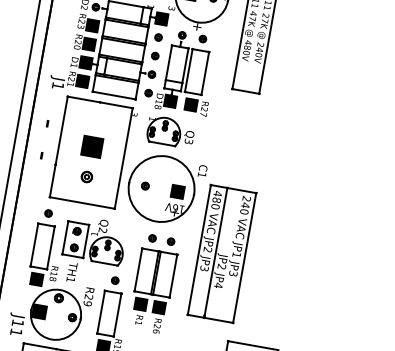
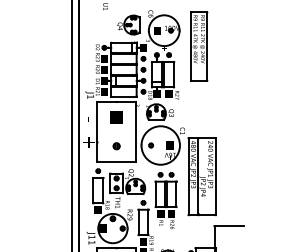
part: (92, 147) -> (116, 117), moved
text: (40, 160) -> (88, 141), - -> +

